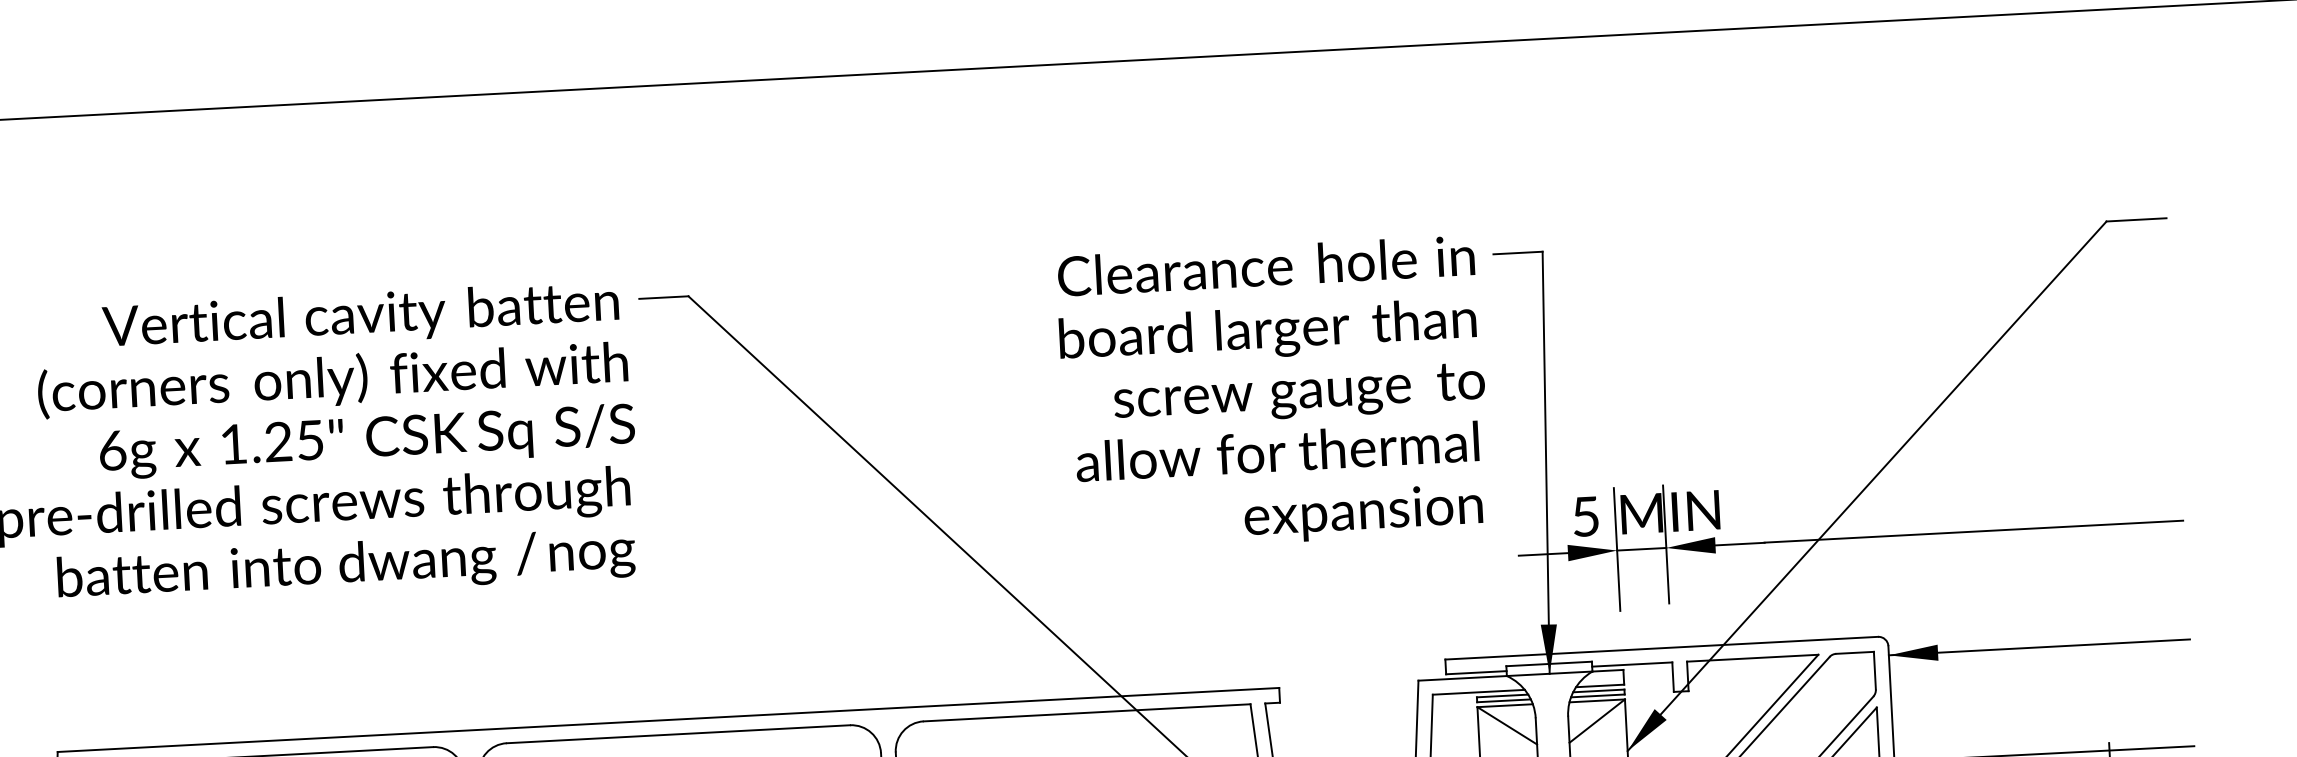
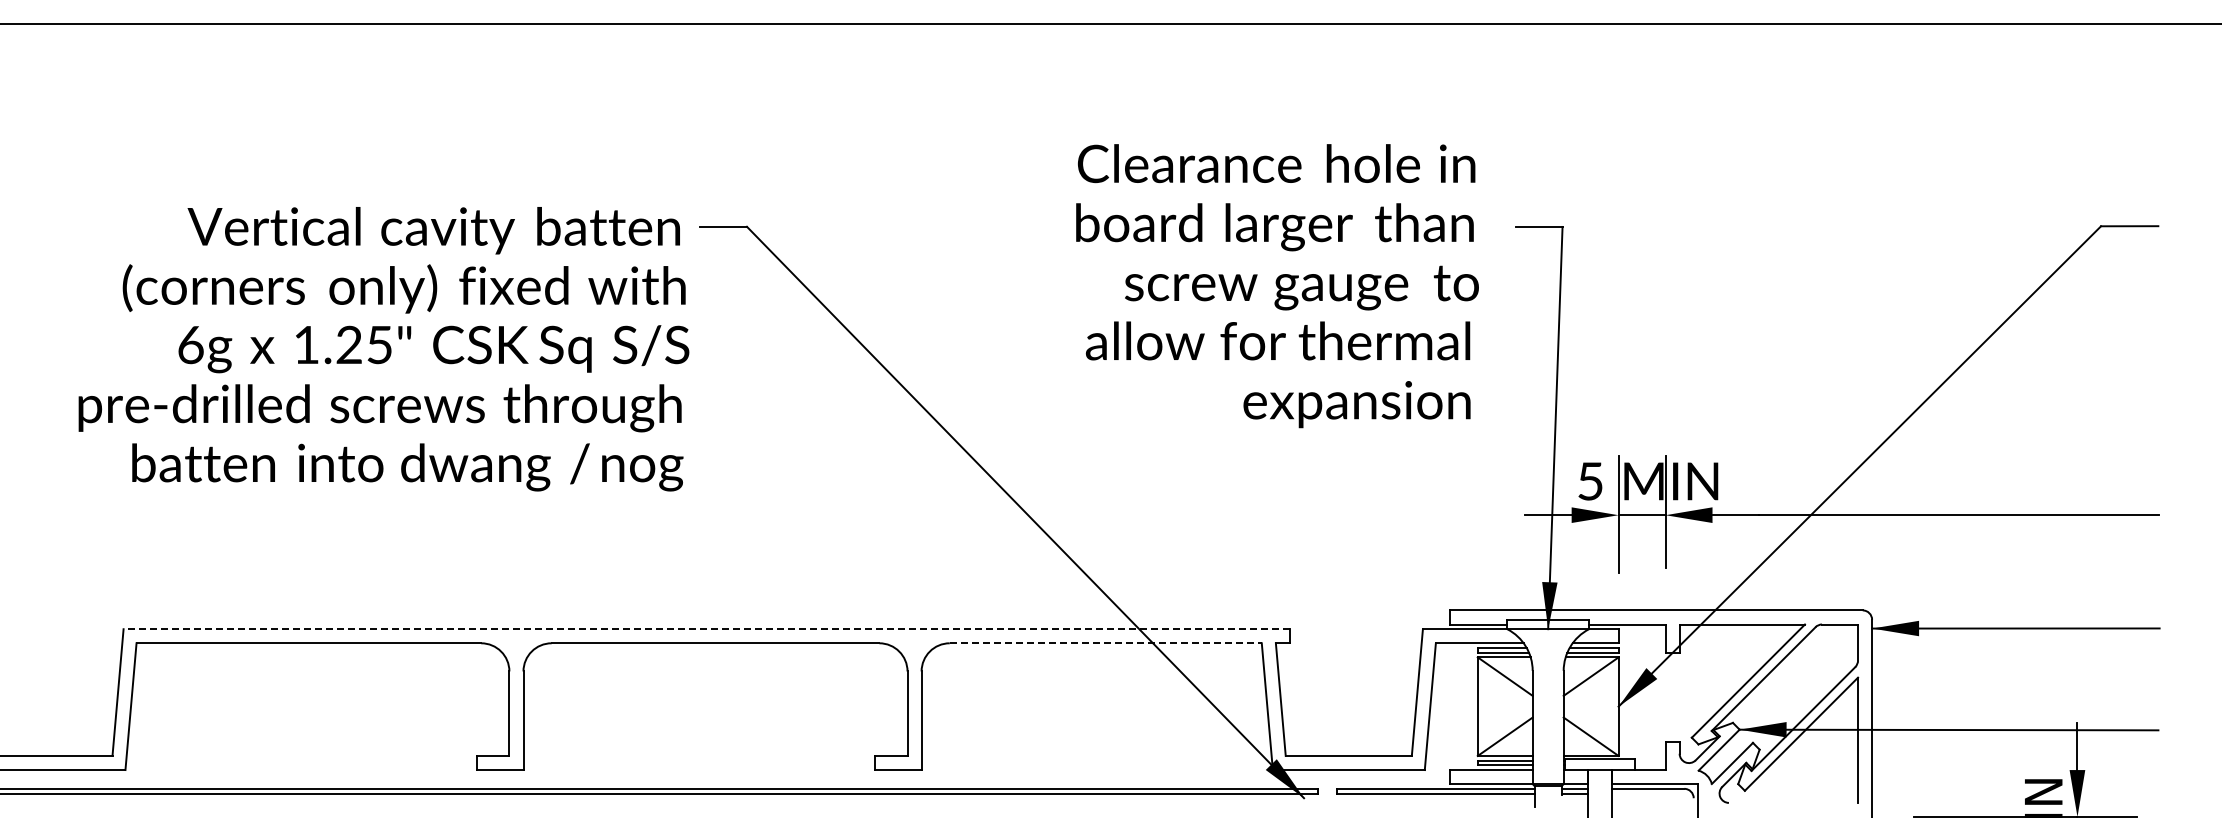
text: (1273, 394) -> (1277, 286), moved
line: (1087, 713) -> (1106, 643), solid -> dashed
line: (668, 720) -> (706, 629), solid -> dashed

